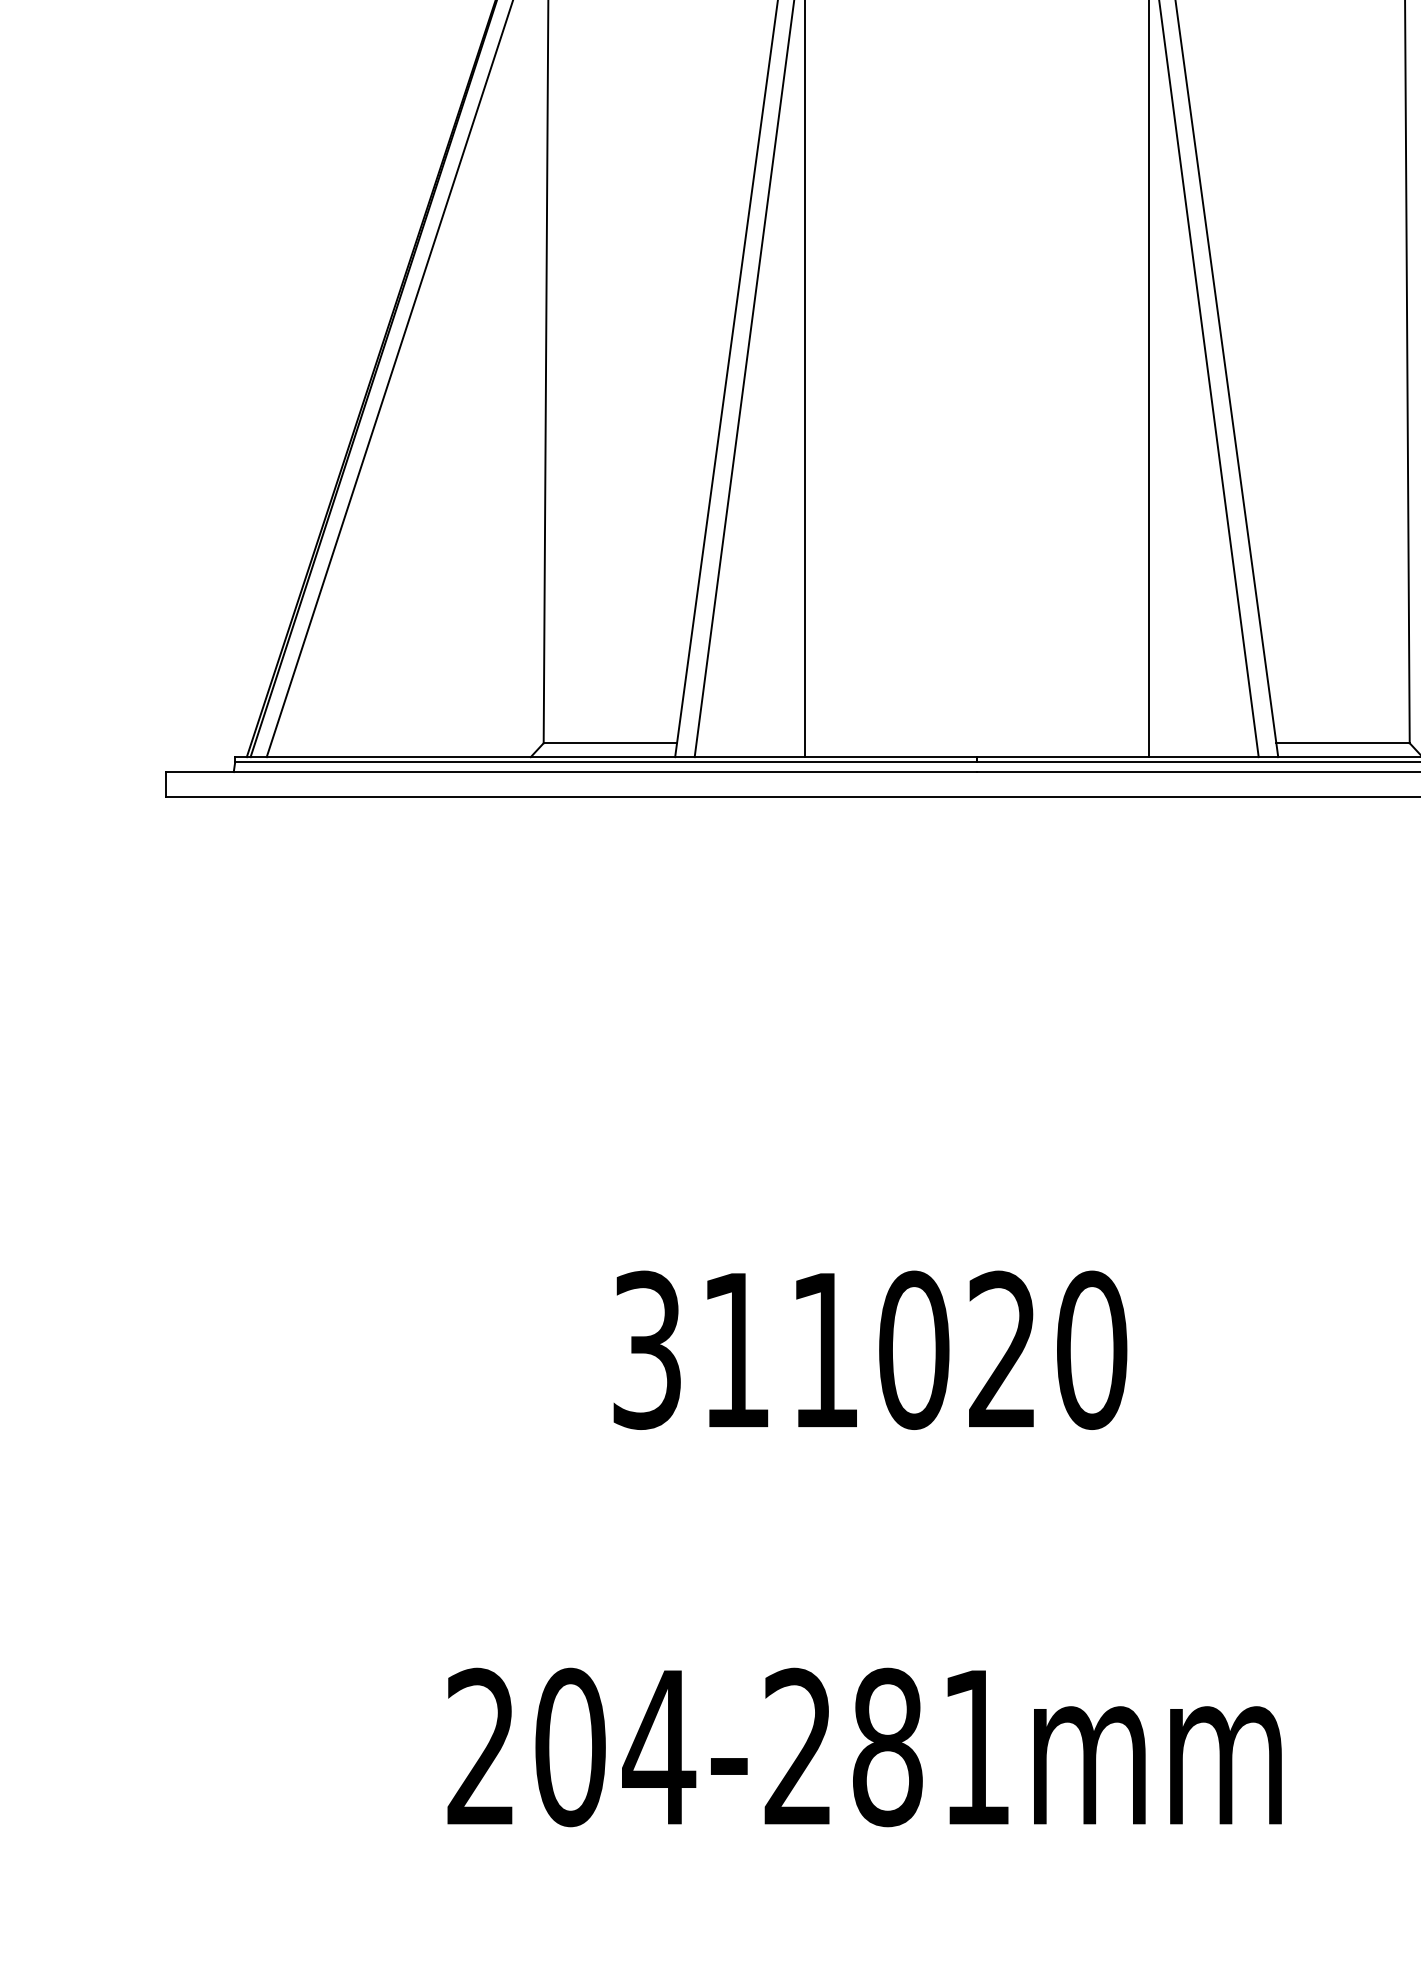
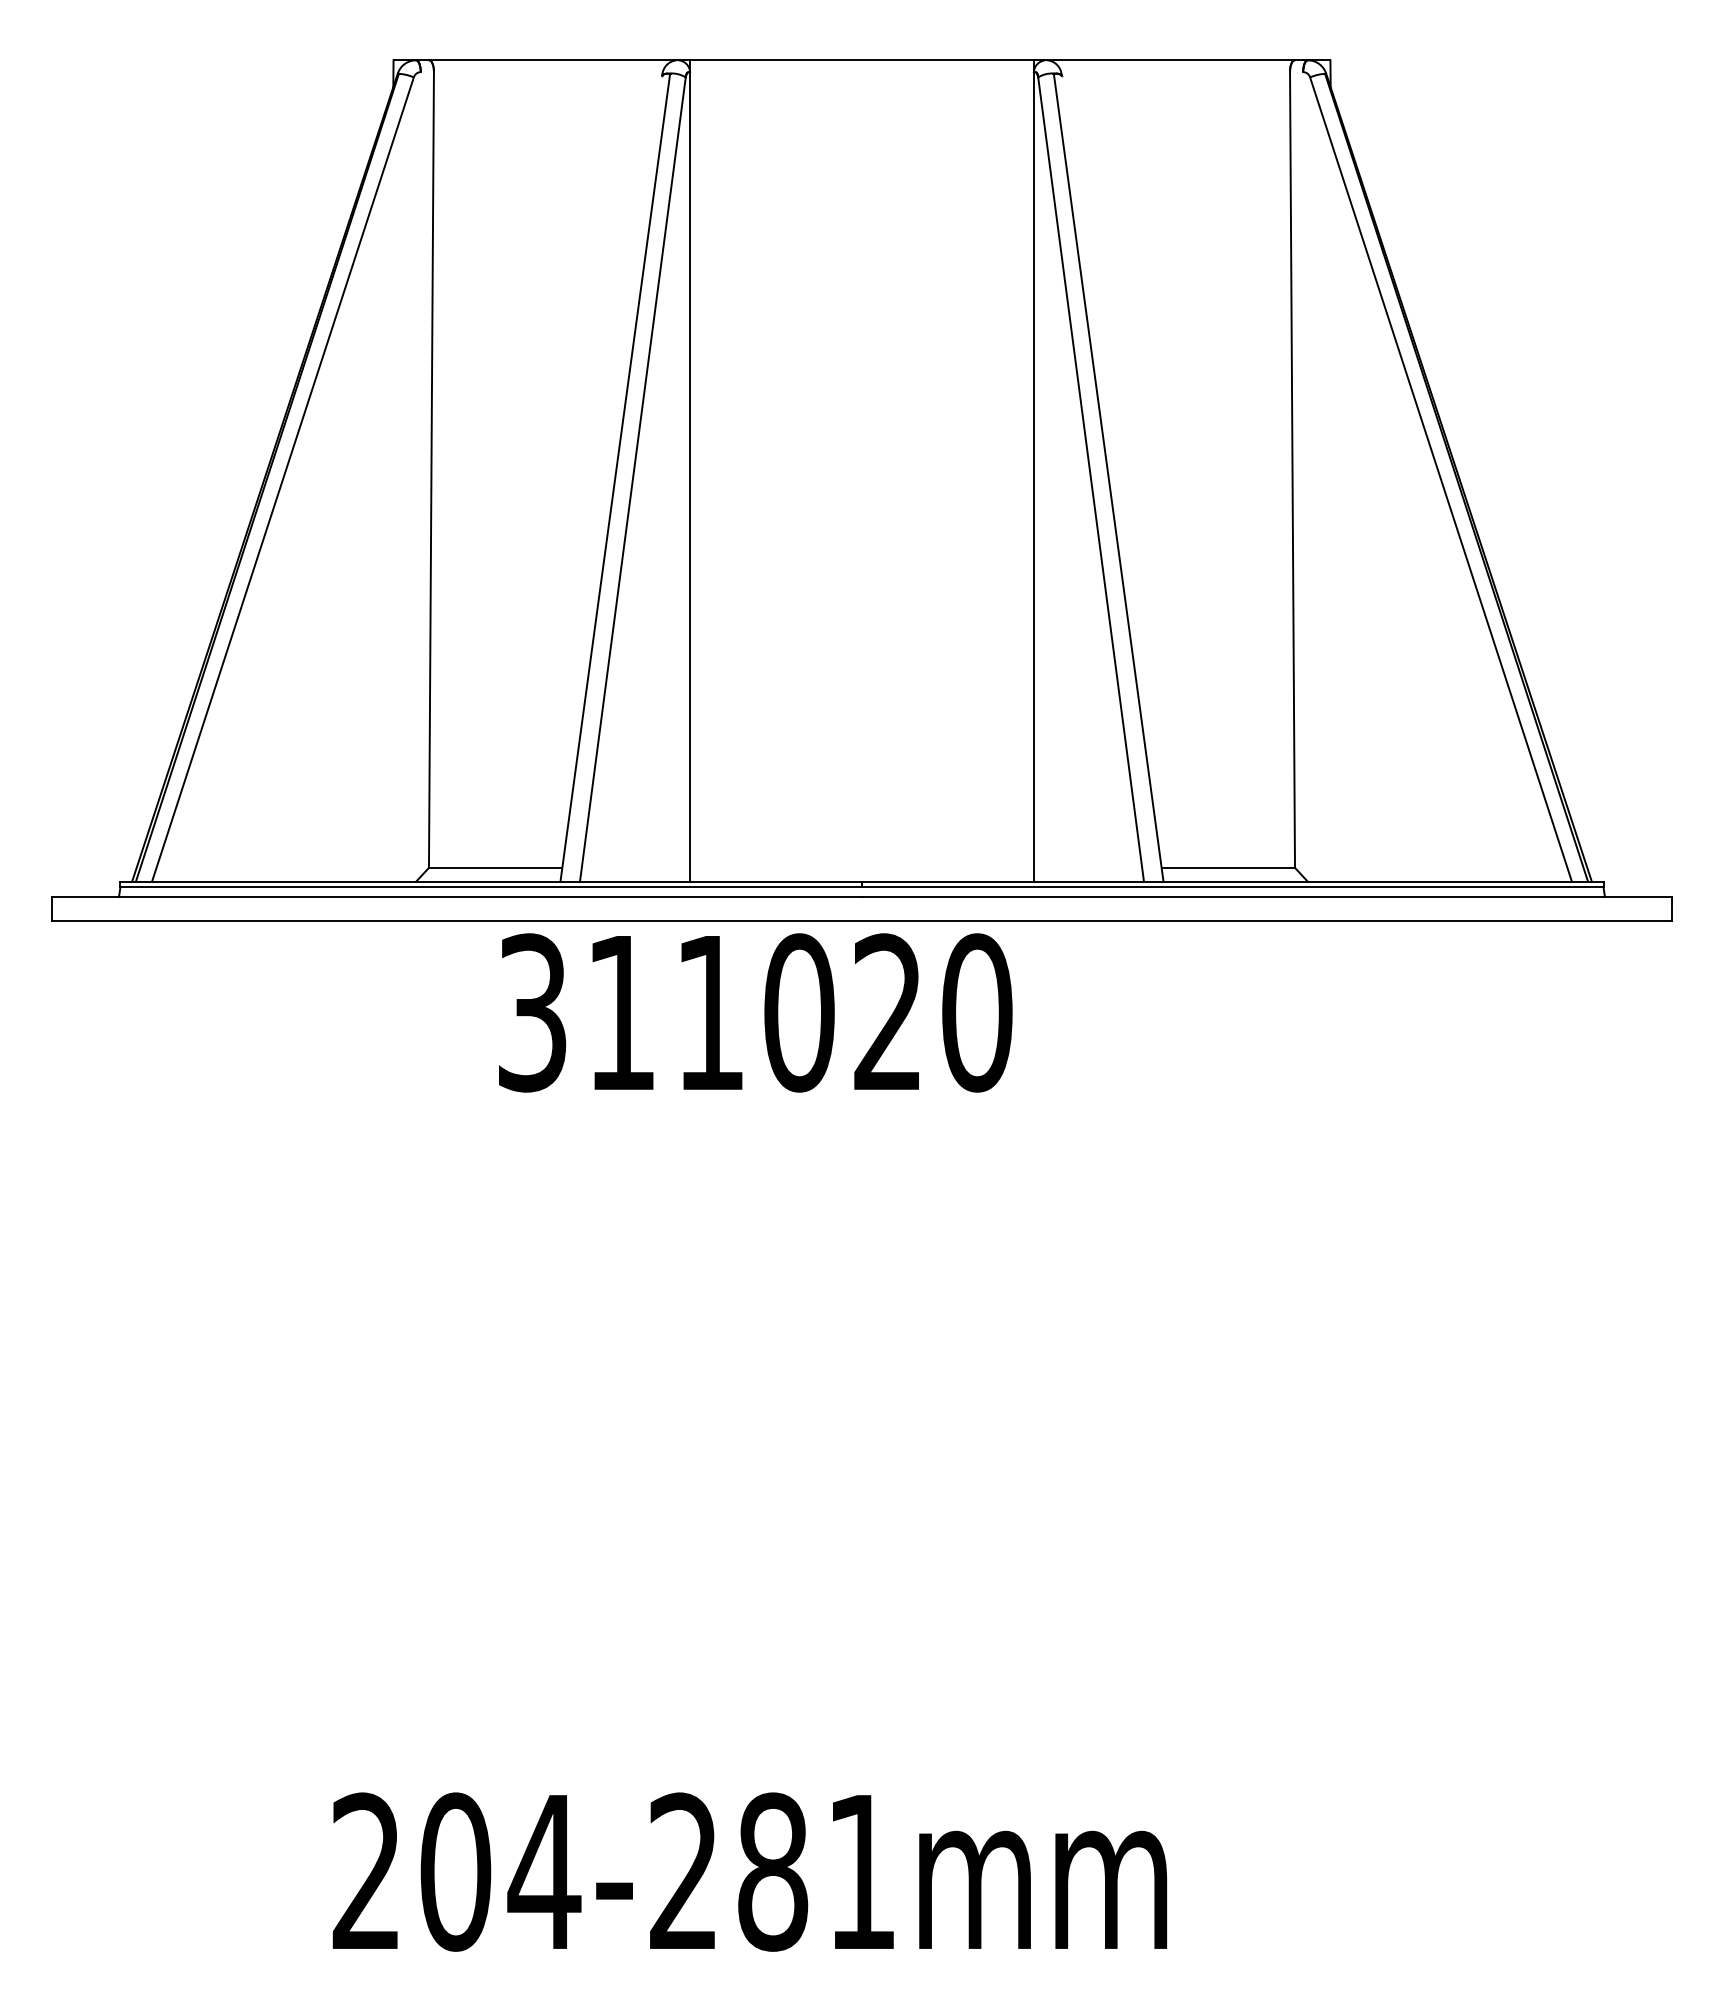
text: (870, 1349) -> (755, 1012), moved

